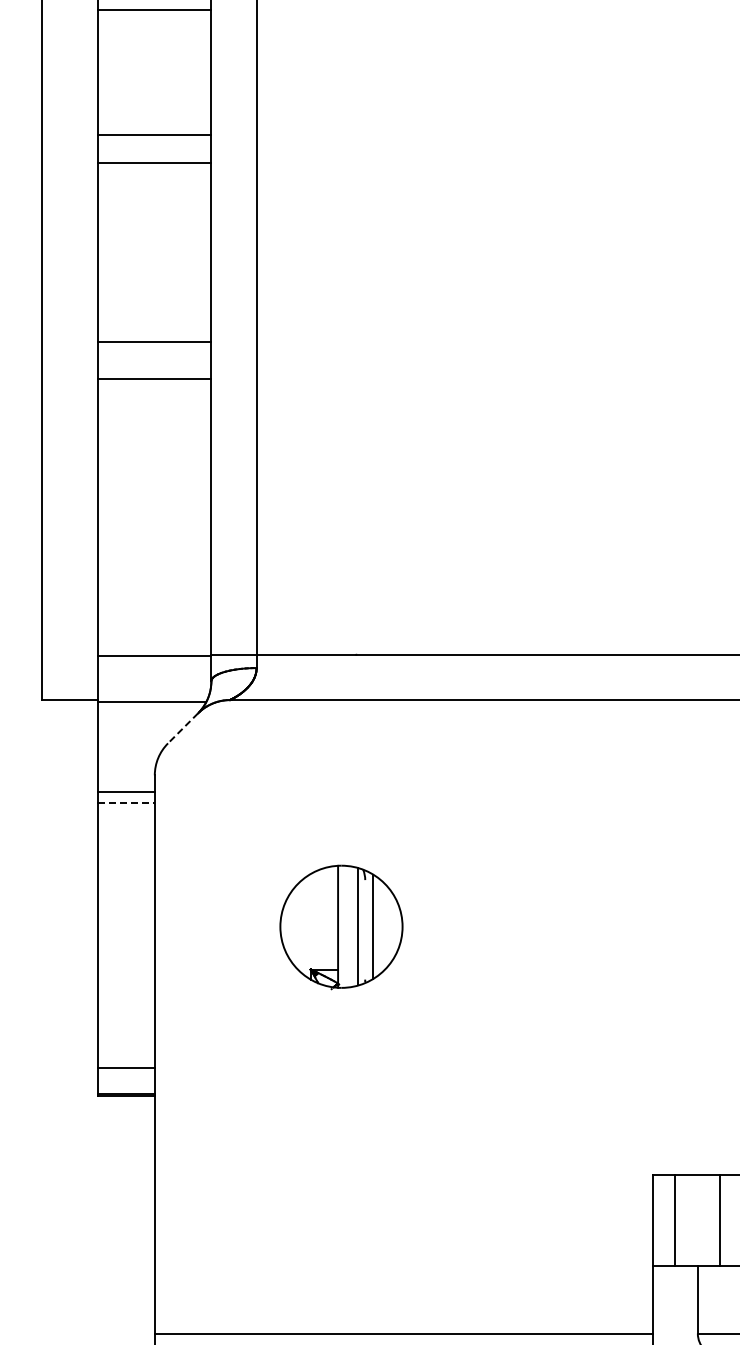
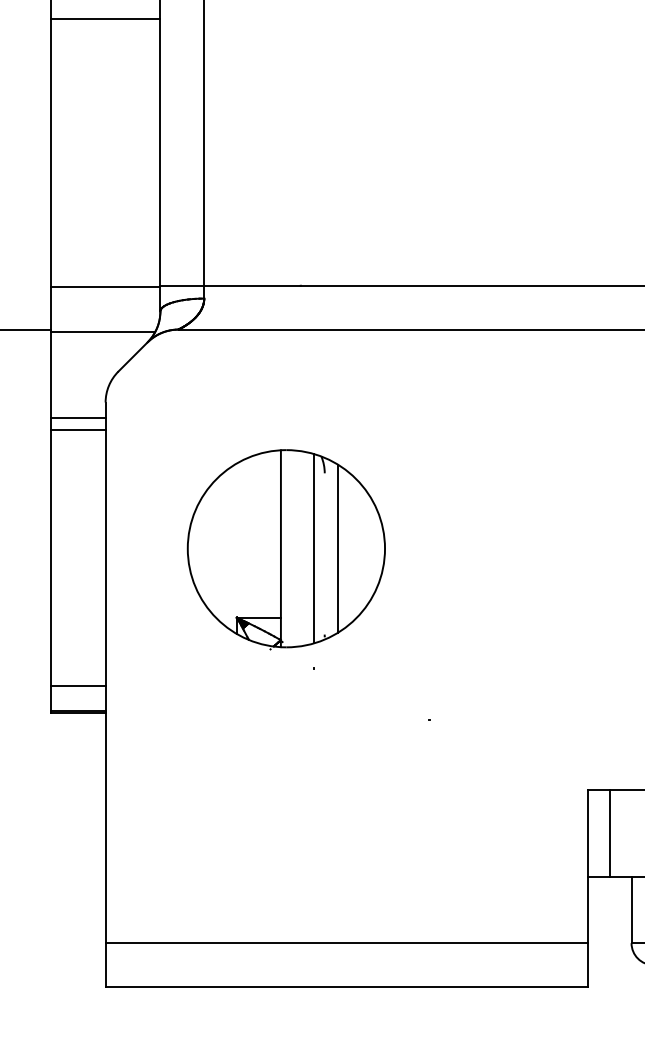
line: (182, 728) -> (132, 357), dashed -> solid
line: (127, 803) -> (79, 429), dashed -> solid
part: (341, 927) -> (286, 549), size x1.67

